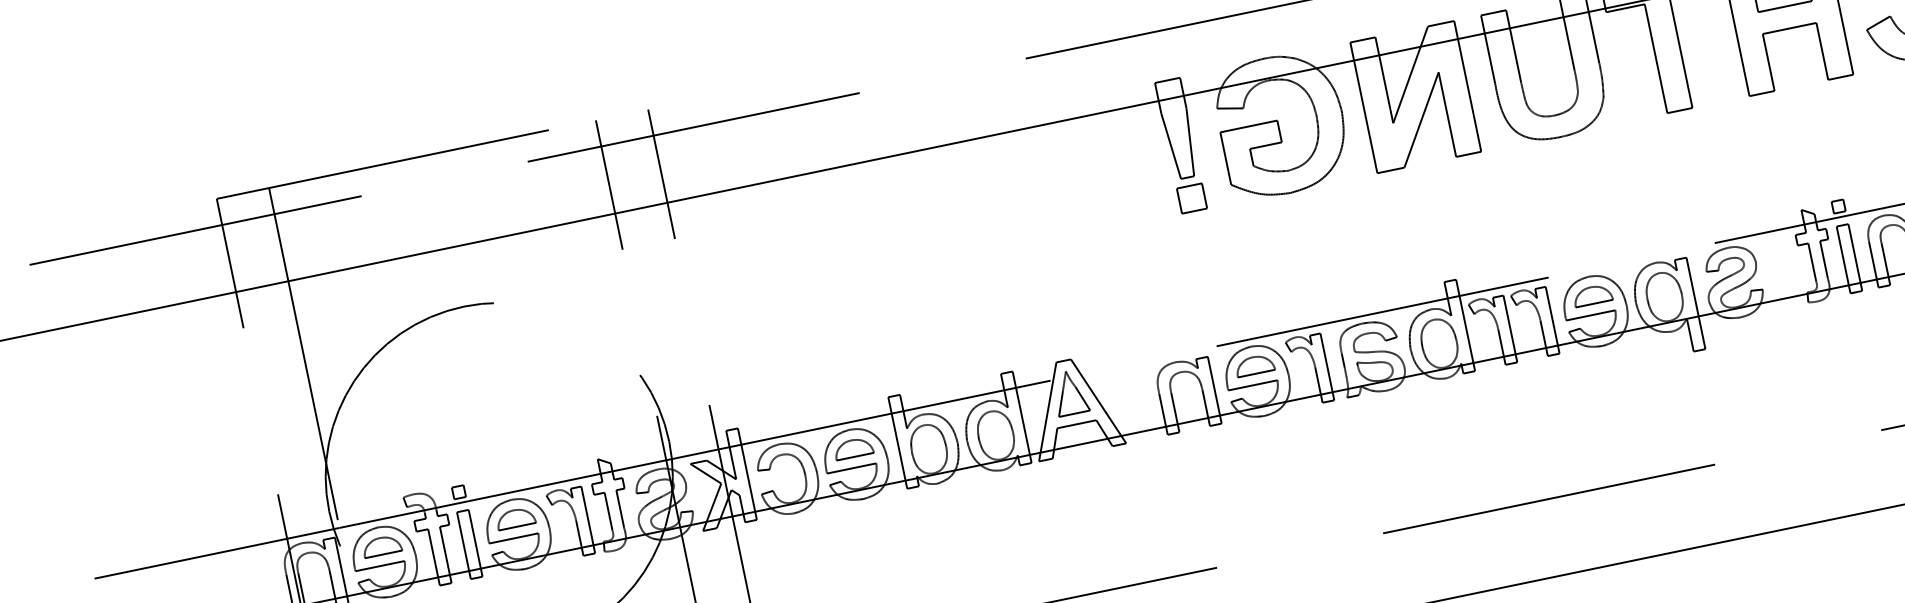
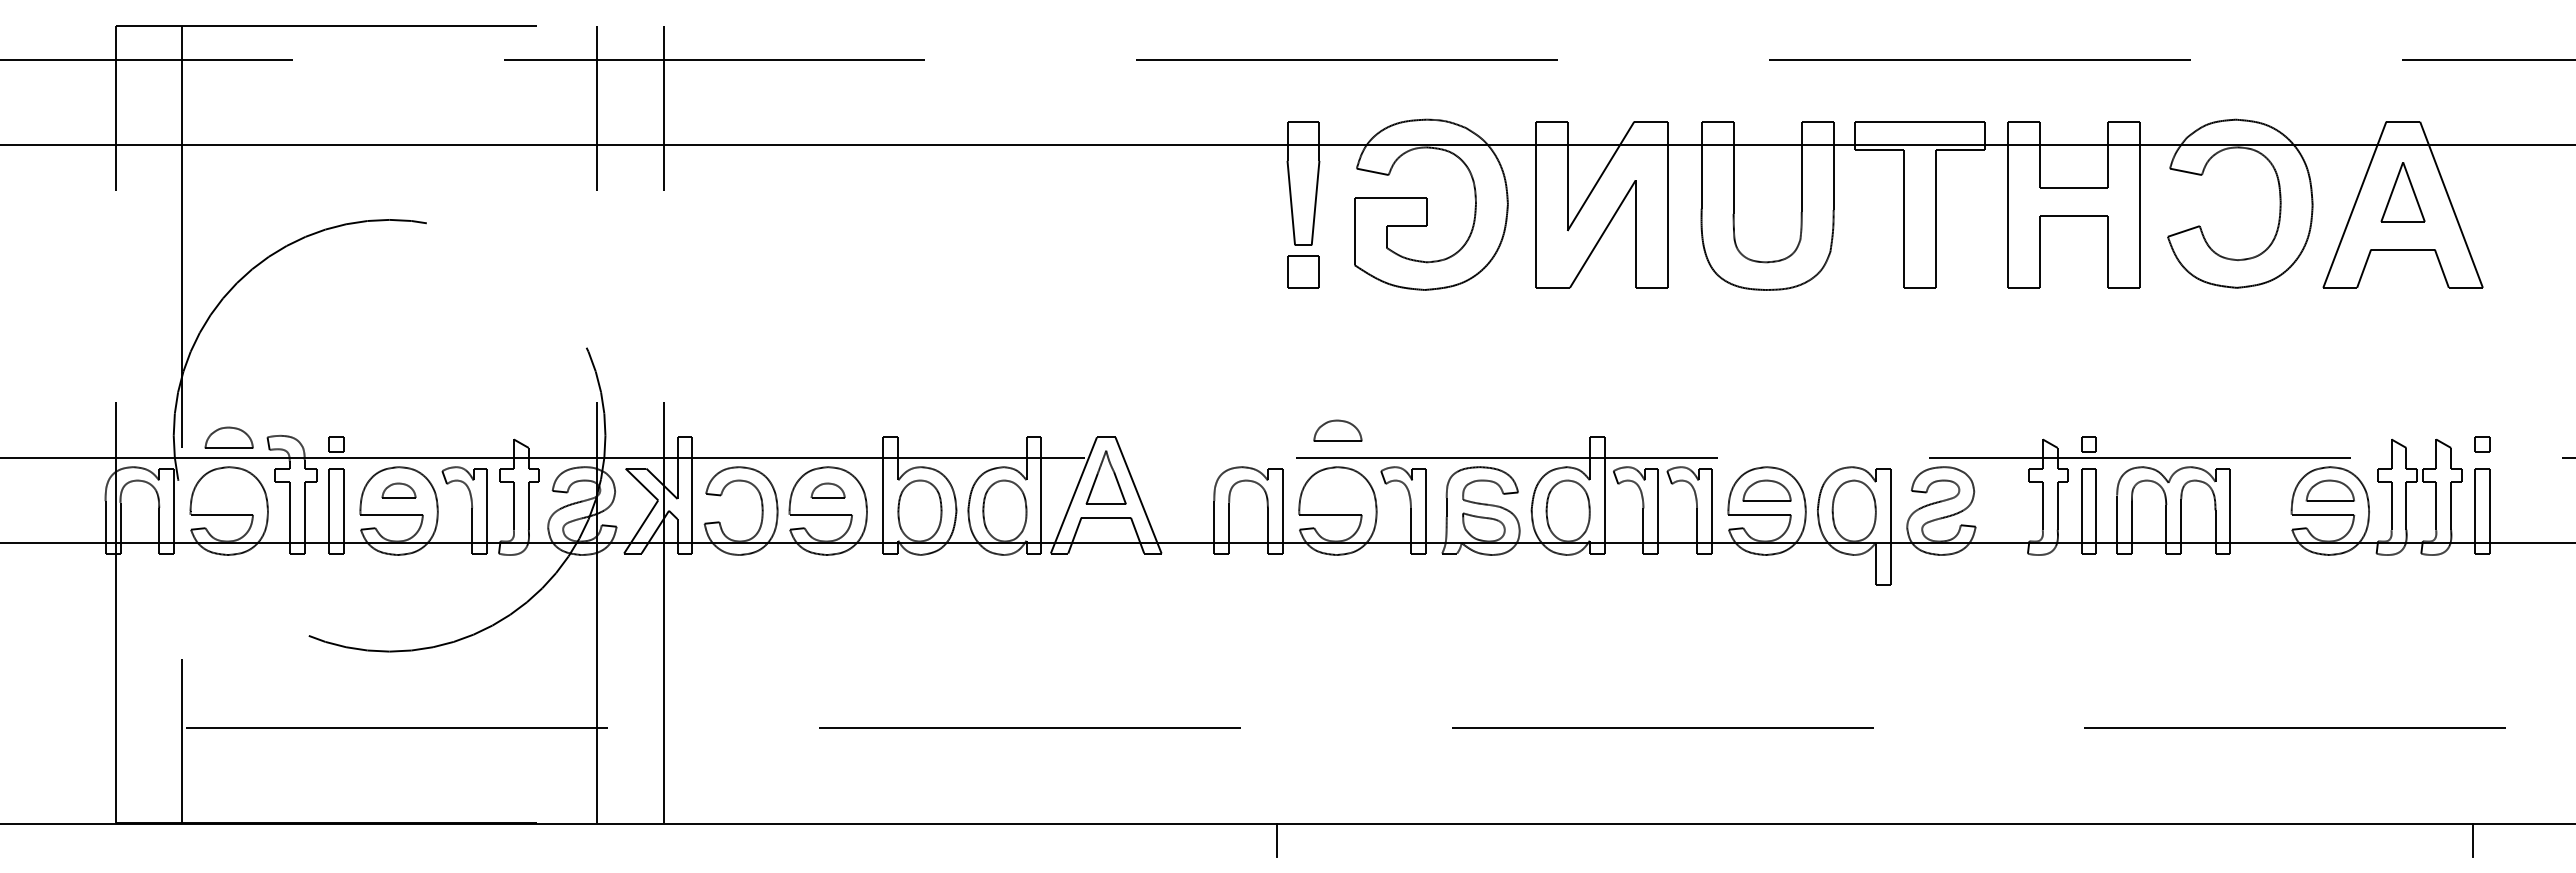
part: (1254, 365) -> (1337, 430), moved
part: (852, 448) -> (827, 490), size x0.7
part: (515, 518) -> (398, 490), size x0.7
part: (381, 545) -> (228, 437), moved

